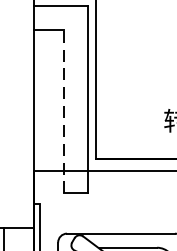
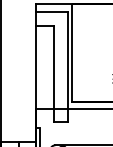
line: (63, 110) -> (53, 73), dashed -> solid

